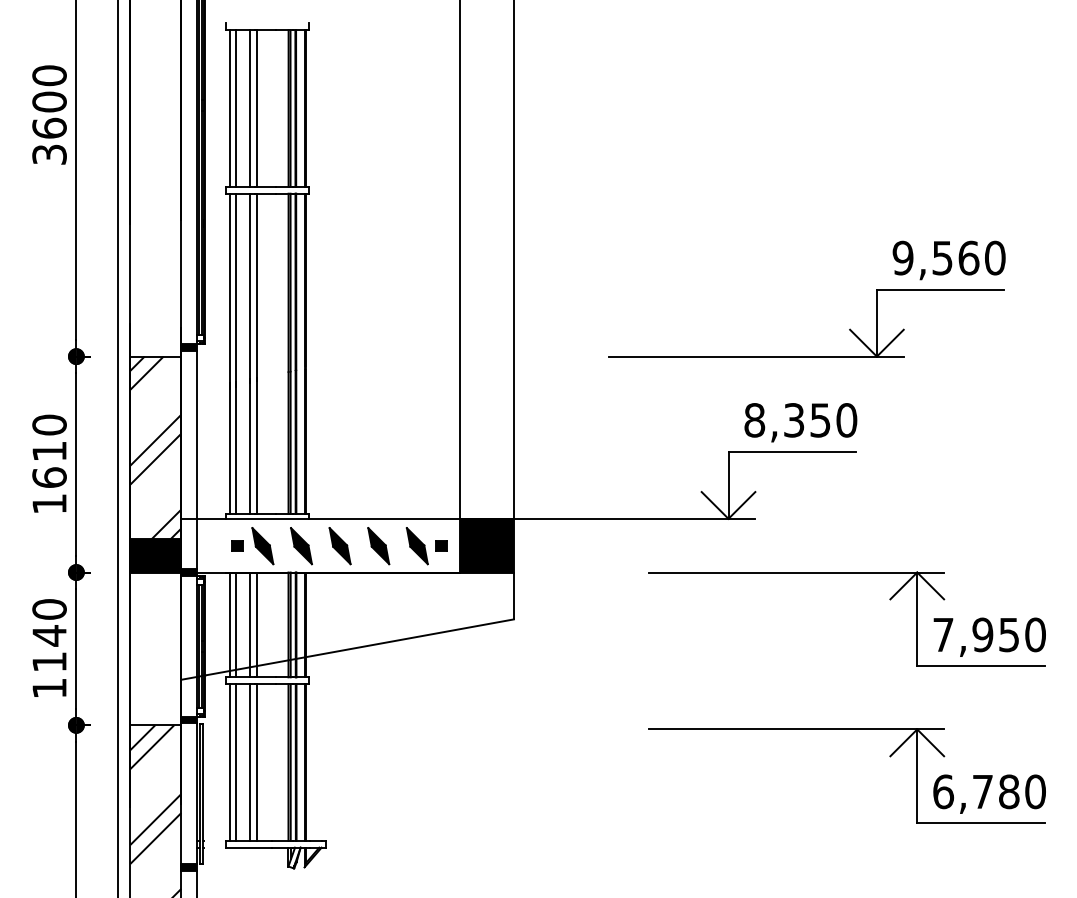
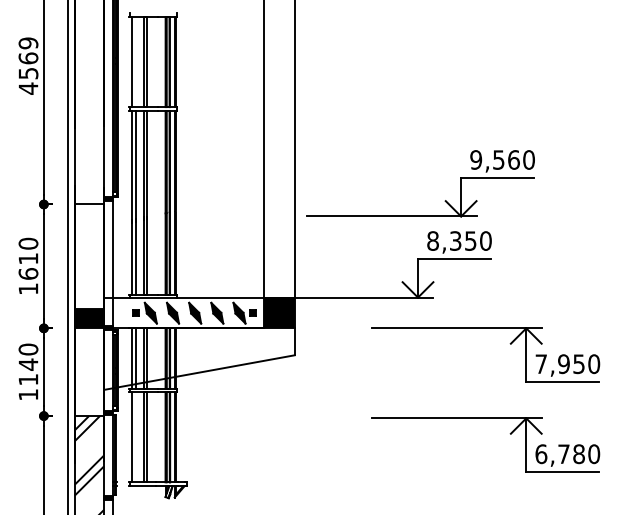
line: (236, 109) -> (135, 62), removed
text: (49, 114) -> (28, 65), 3600 -> 4569
part: (847, 330) -> (444, 201), moved
hatch: (155, 464) -> (89, 266), removed
line: (236, 762) -> (135, 437), removed

